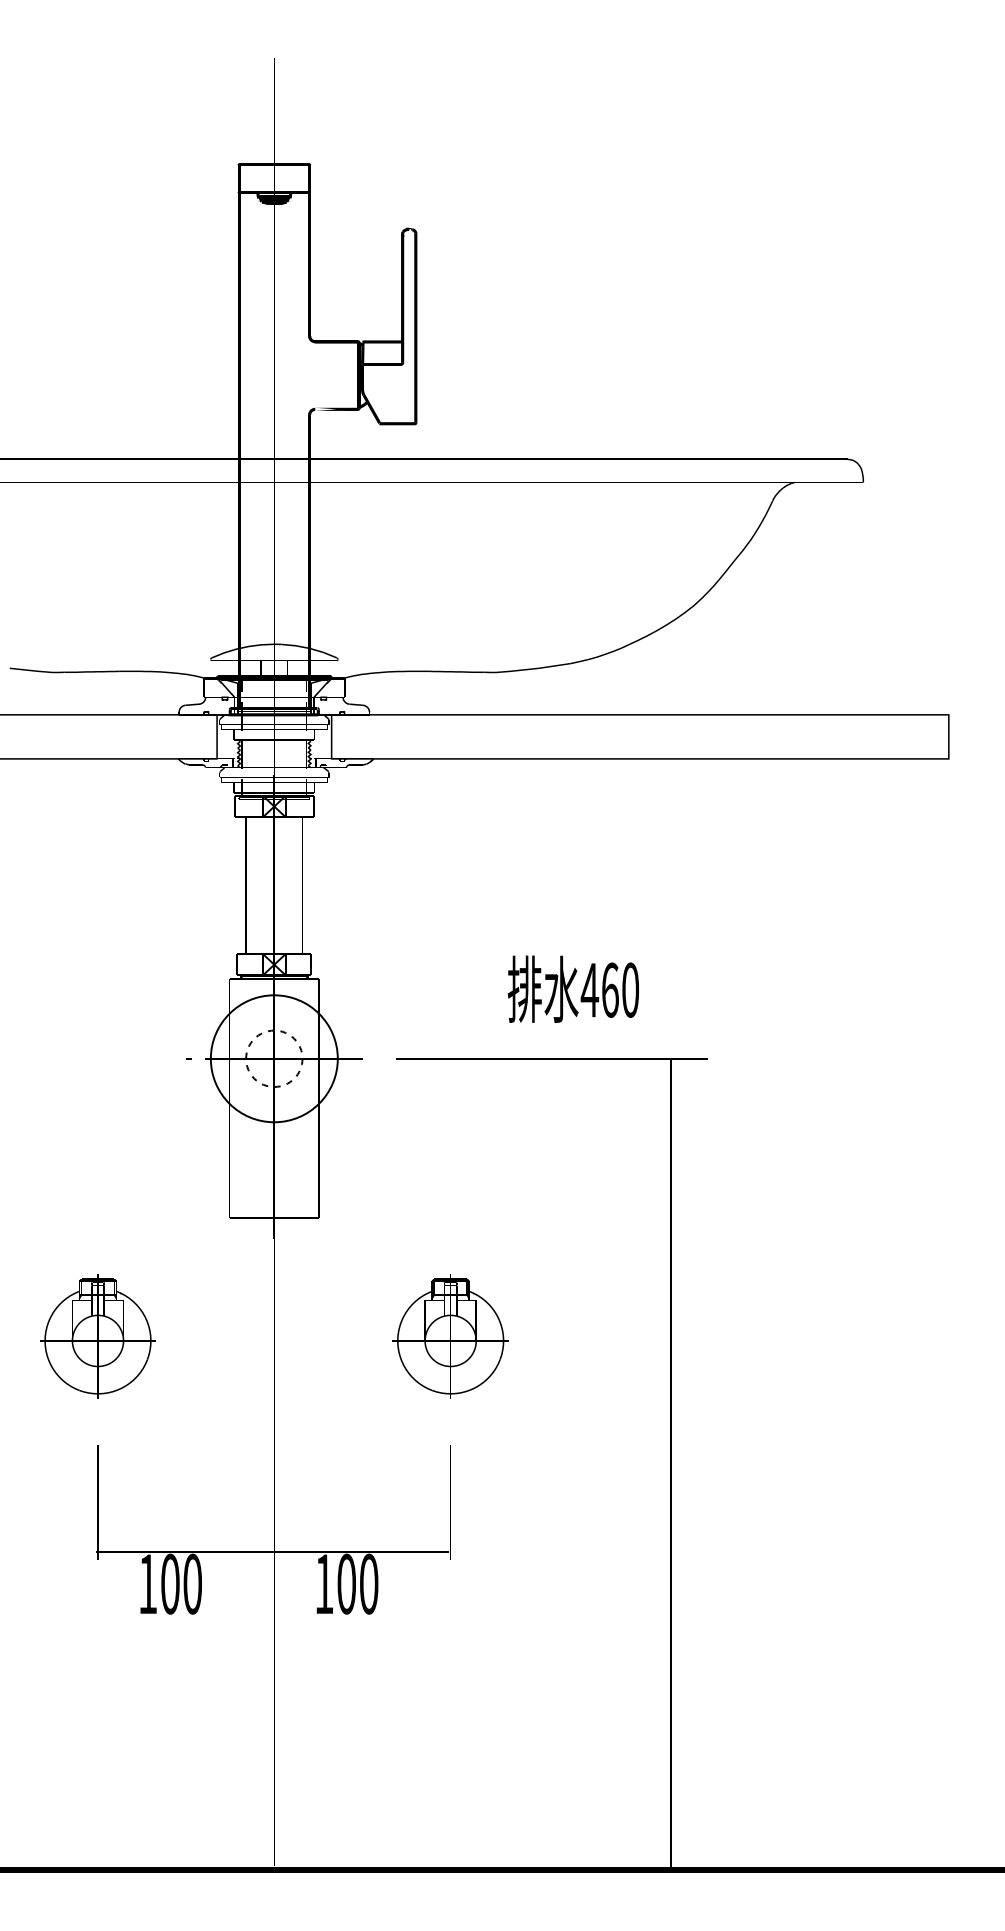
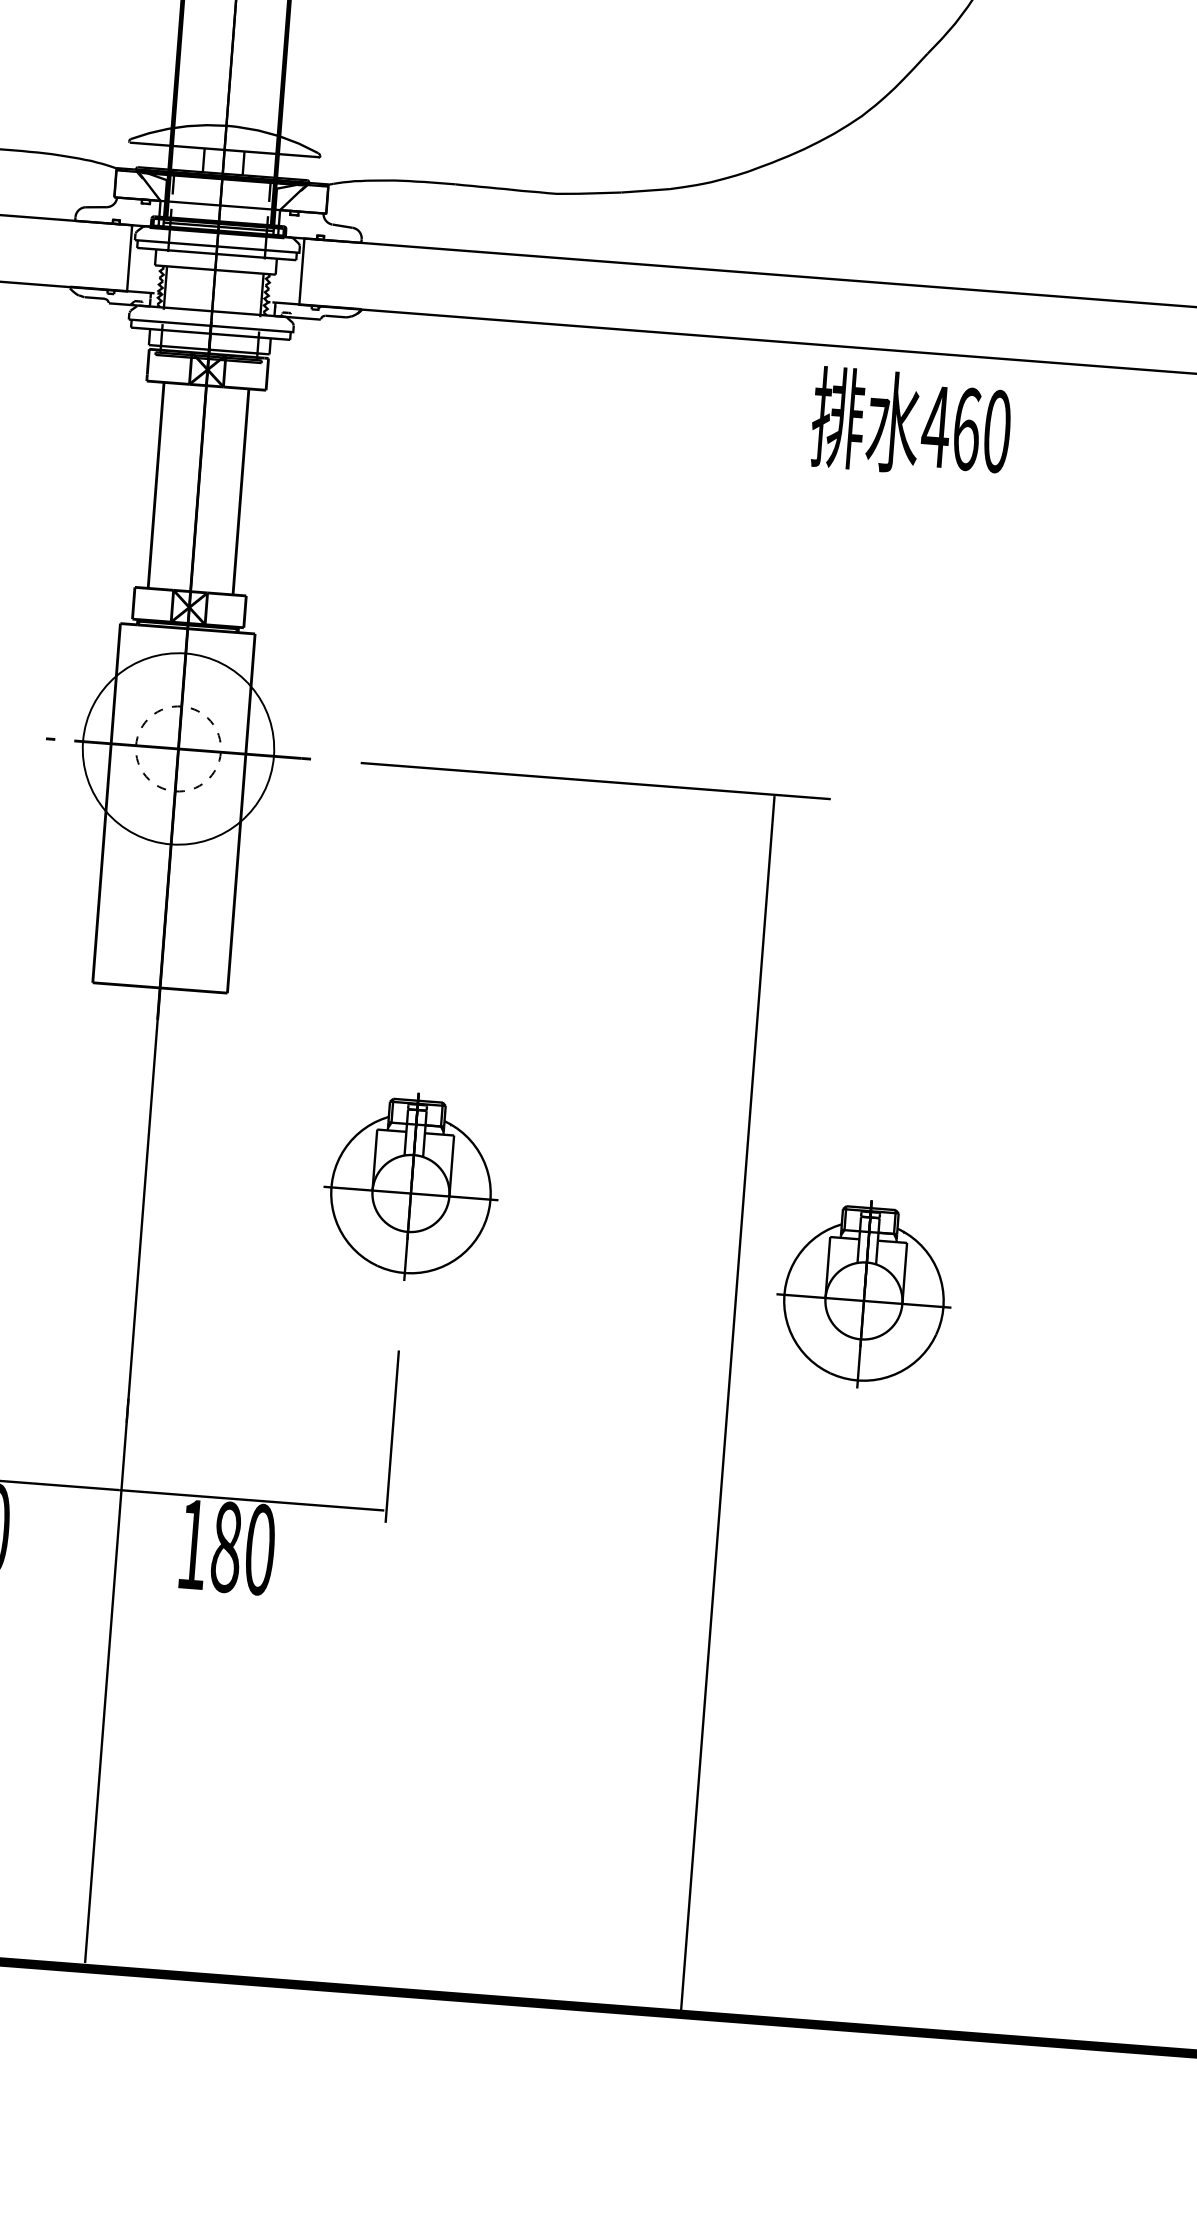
text: (572, 988) -> (910, 422), moved
part: (755, 1384) -> (864, 1294), added
text: (346, 1583) -> (226, 1546), 100 -> 180

